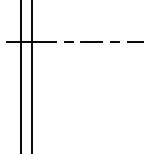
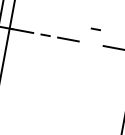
line: (114, 41) -> (95, 28), moved

